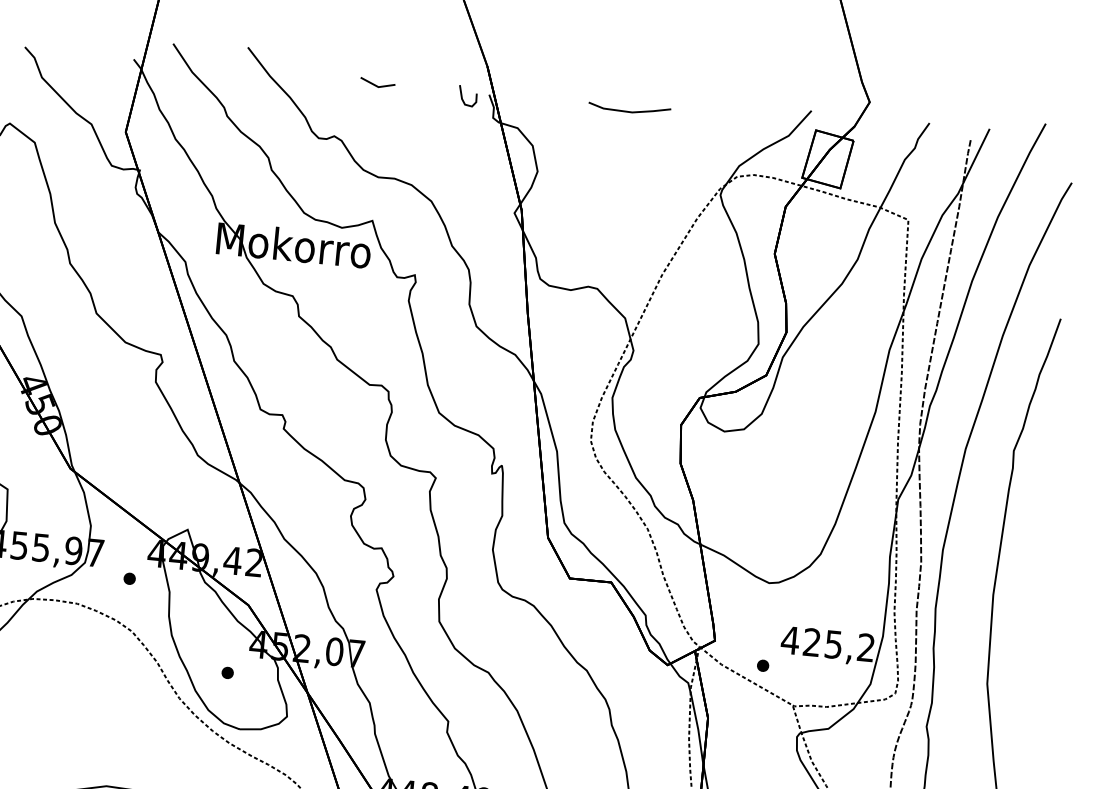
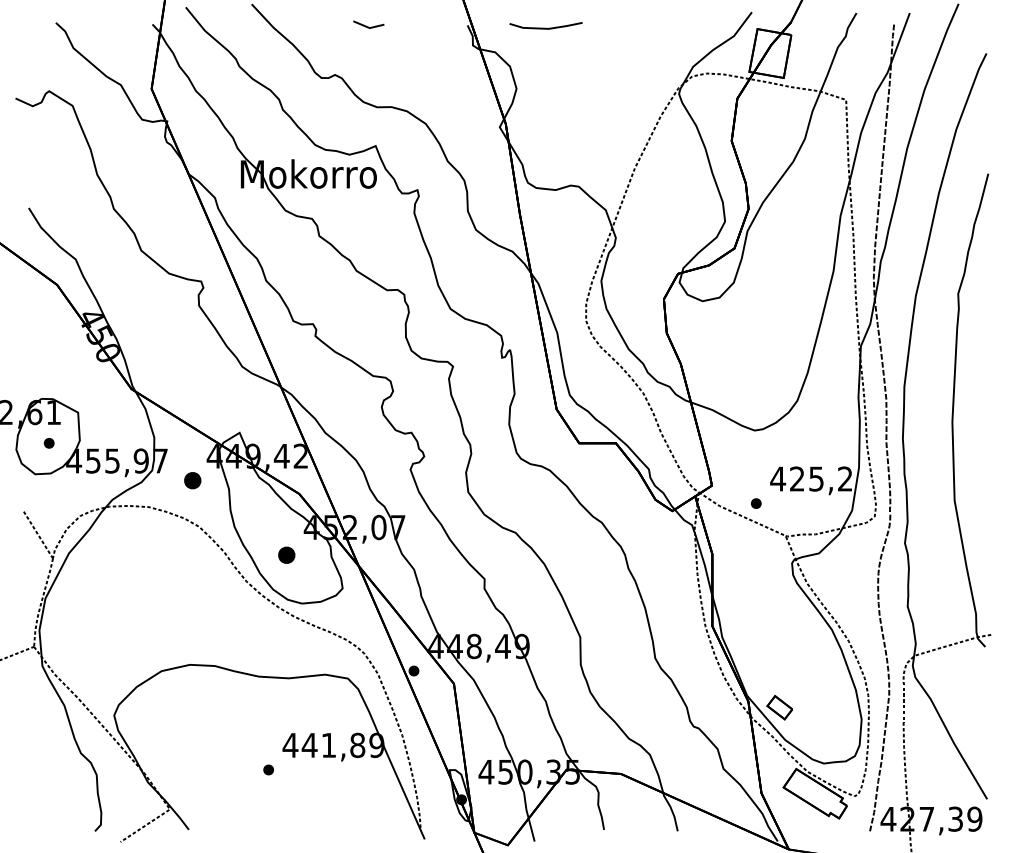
curve: (462, 95) -> (444, 28), removed
line: (628, 110) -> (545, 27), moved
part: (129, 578) -> (192, 480), size x1.6
part: (227, 672) -> (286, 554), size x1.6

